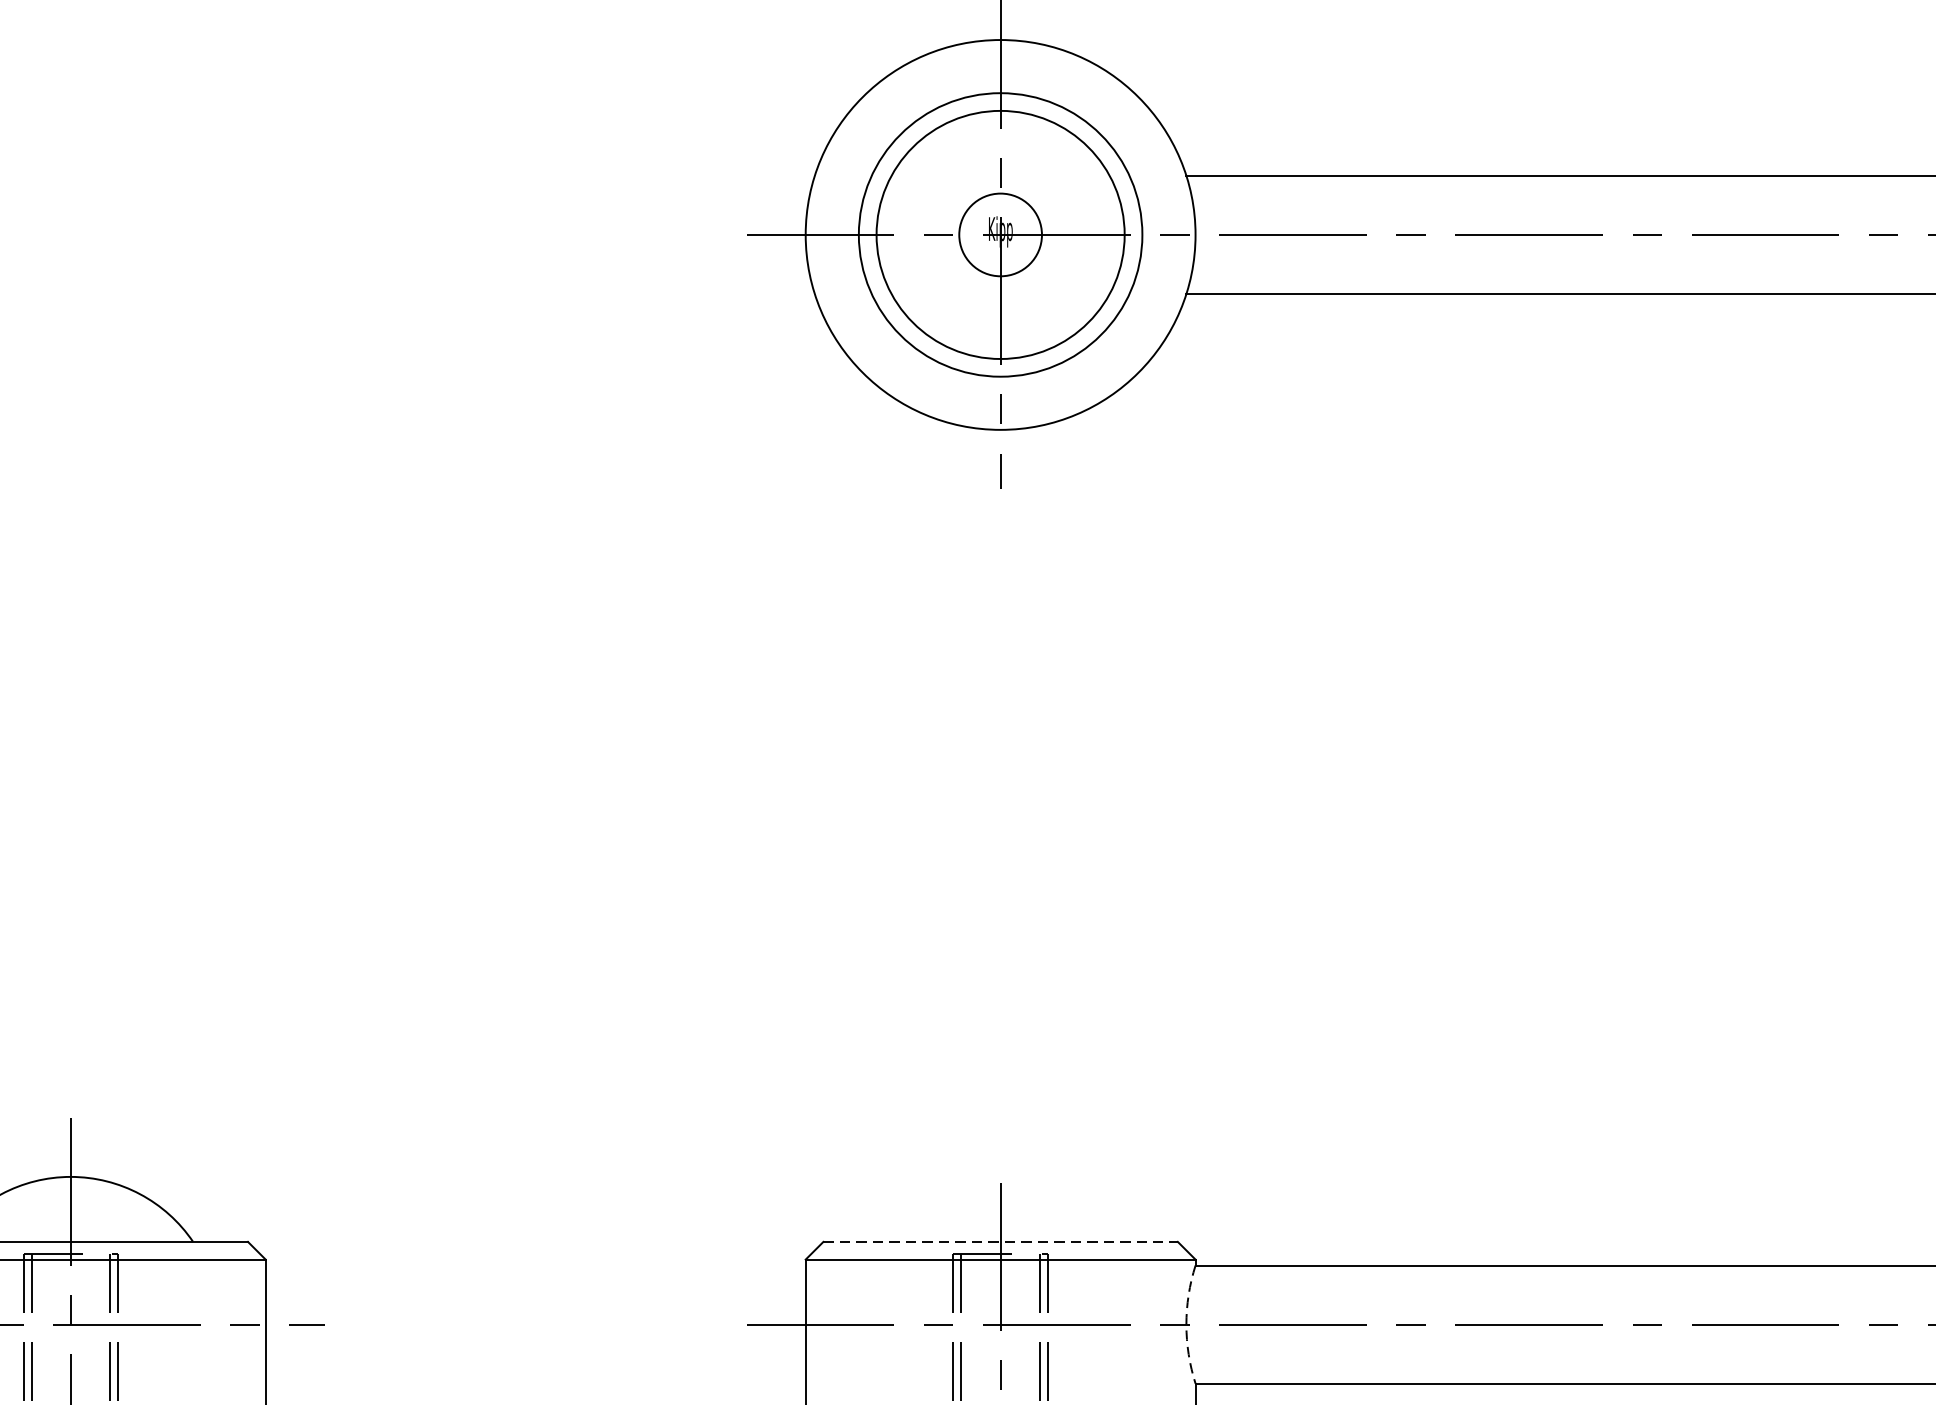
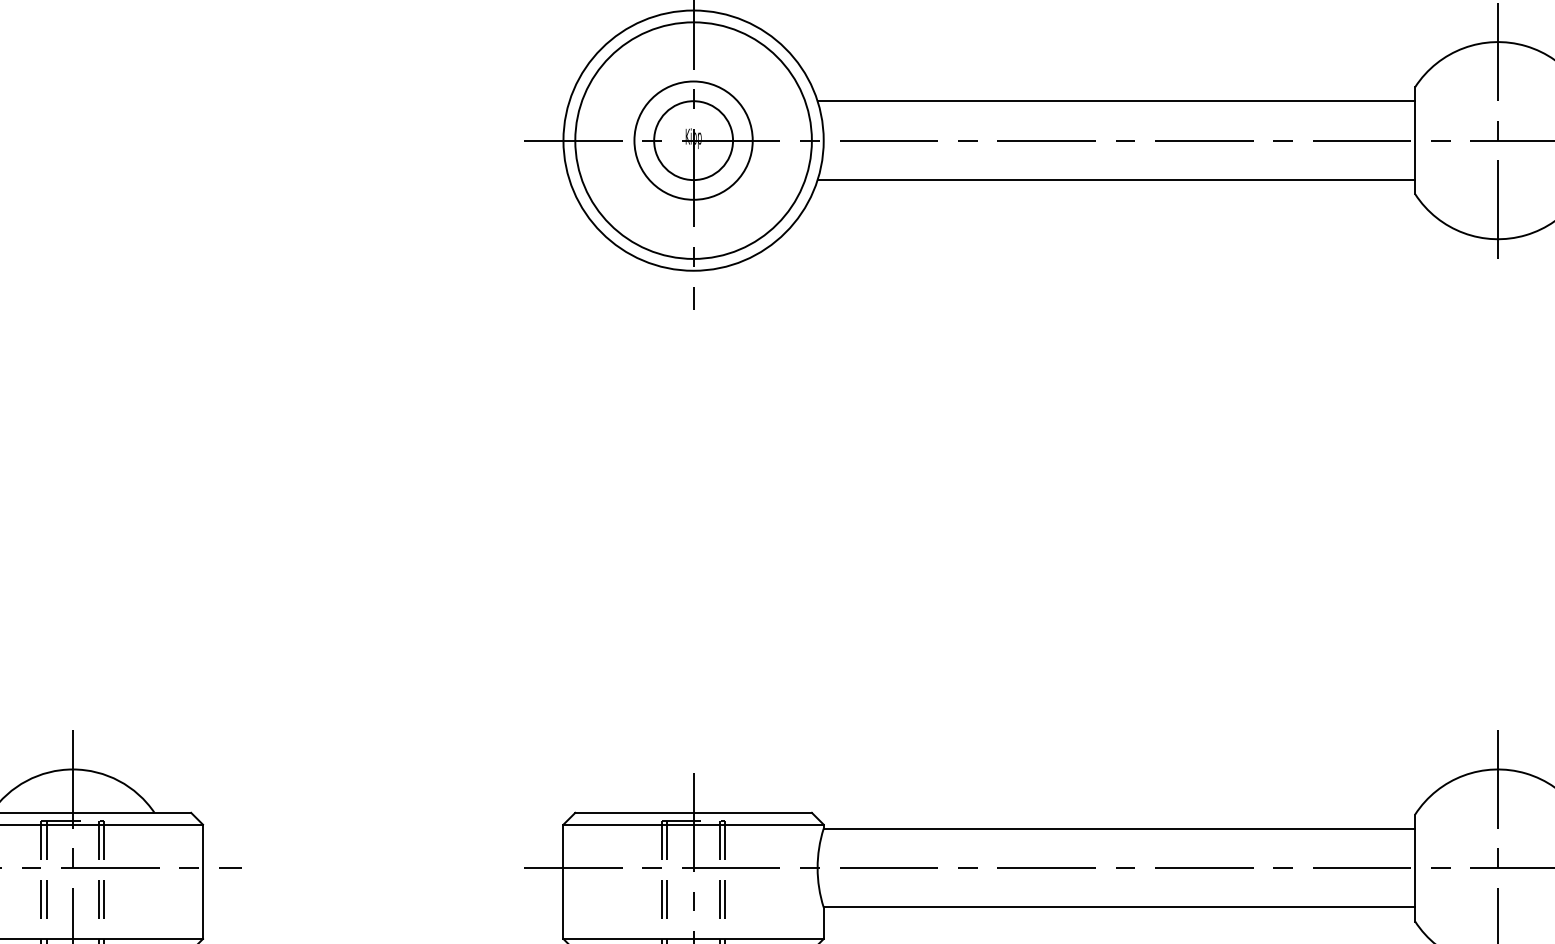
circle: (1000, 234) -> (693, 140), size x0.62
circle: (1000, 234) -> (693, 140), size x1.43
circle: (1000, 234) -> (693, 140), size x1.43
line: (1001, 1241) -> (694, 812), dashed -> solid
arc: (1186, 1325) -> (817, 868), dashed -> solid

